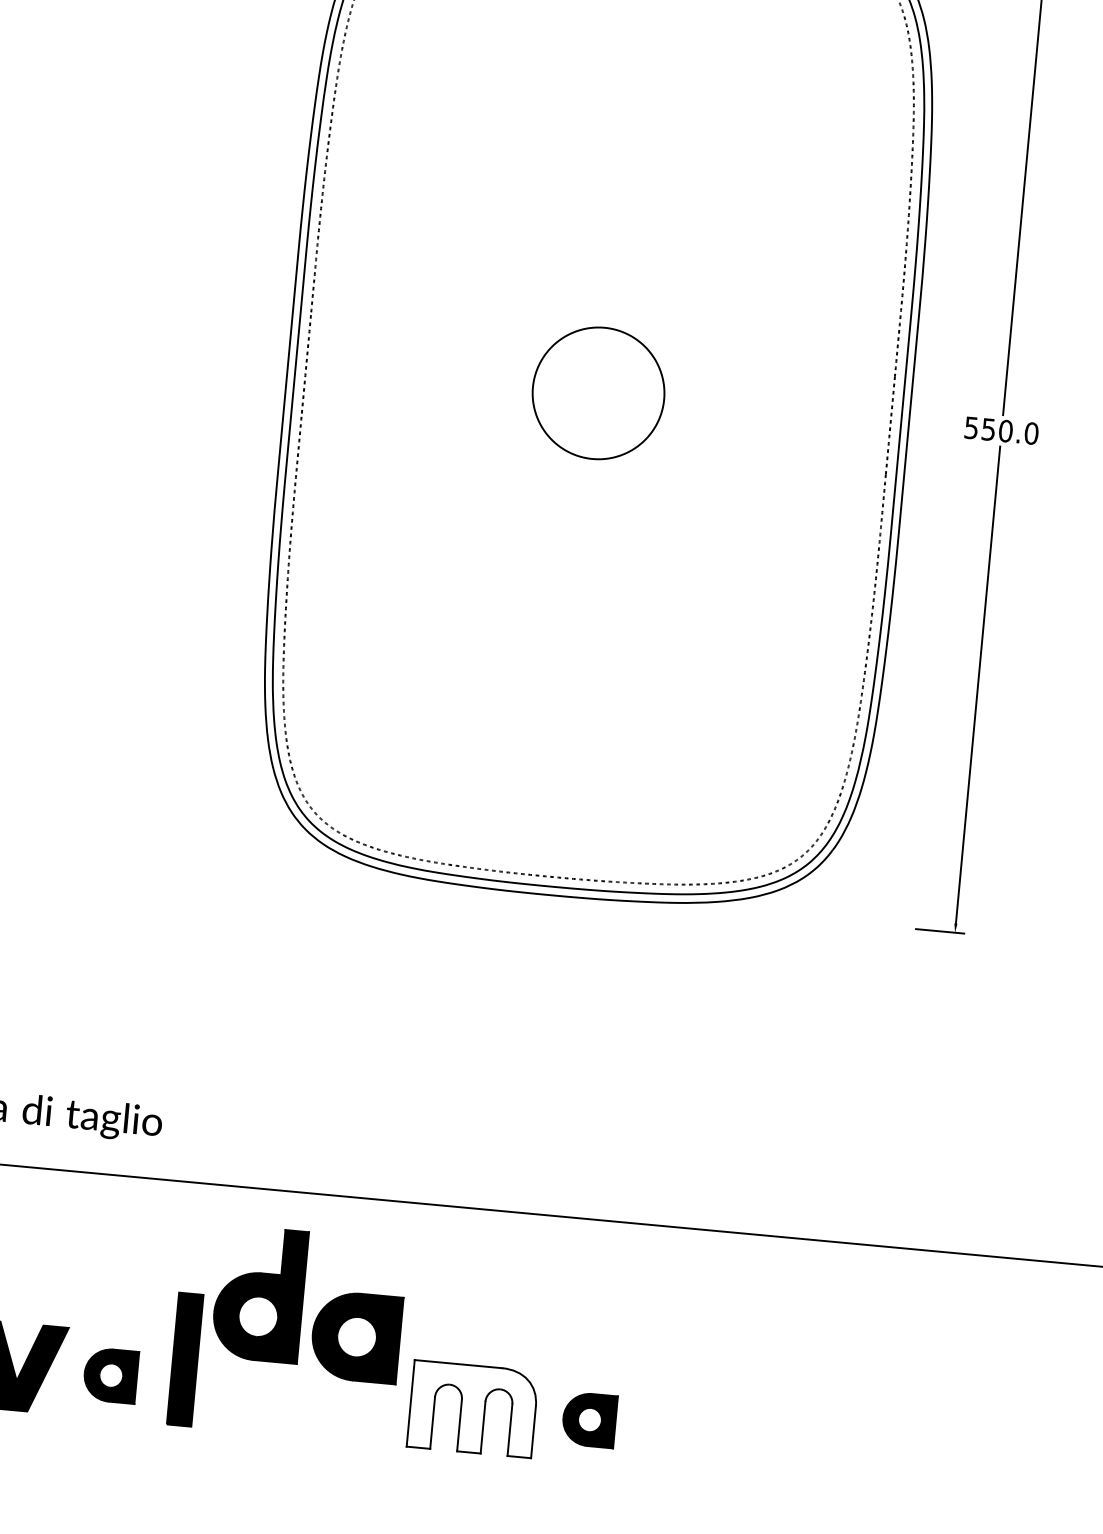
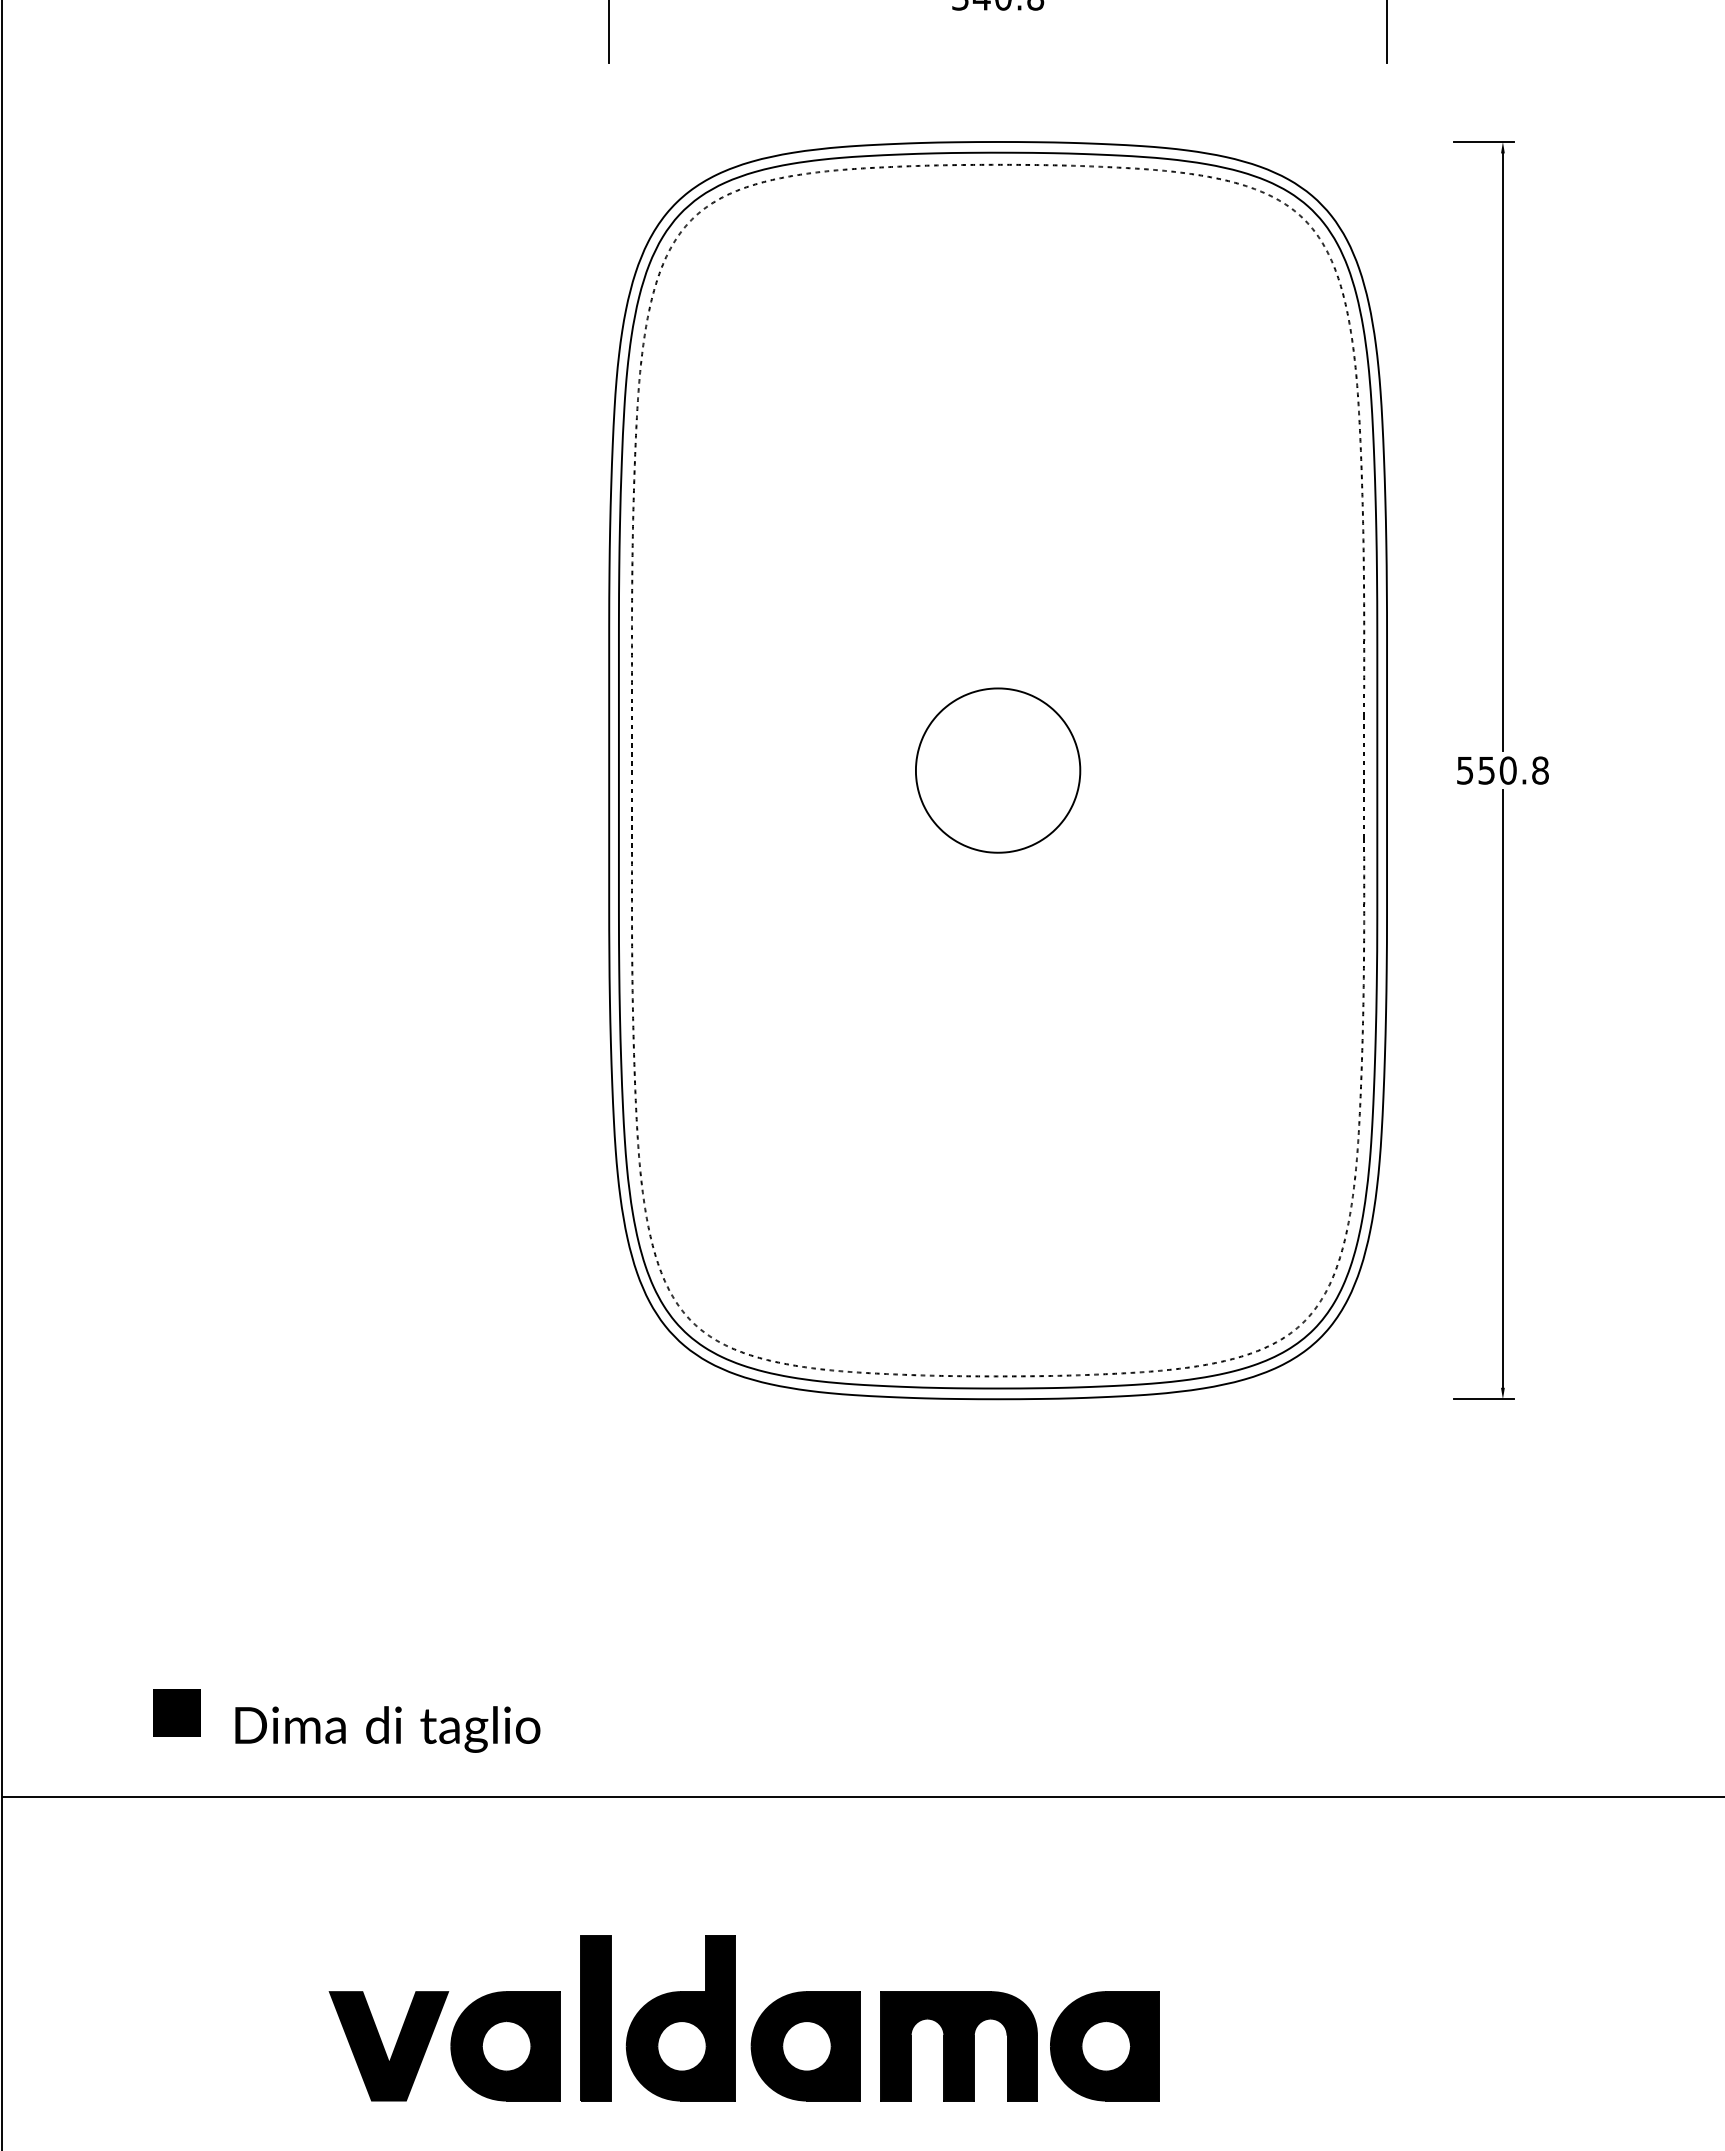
text: (1031, 433) -> (1540, 770), 550.0 -> 550.8
part: (259, 1294) -> (680, 2018), moved
part: (355, 1337) -> (805, 2046), moved
part: (110, 1375) -> (505, 2046), size x1.67
fill: (473, 1409) -> (959, 2046), added
part: (589, 1420) -> (1104, 2046), size x1.67

